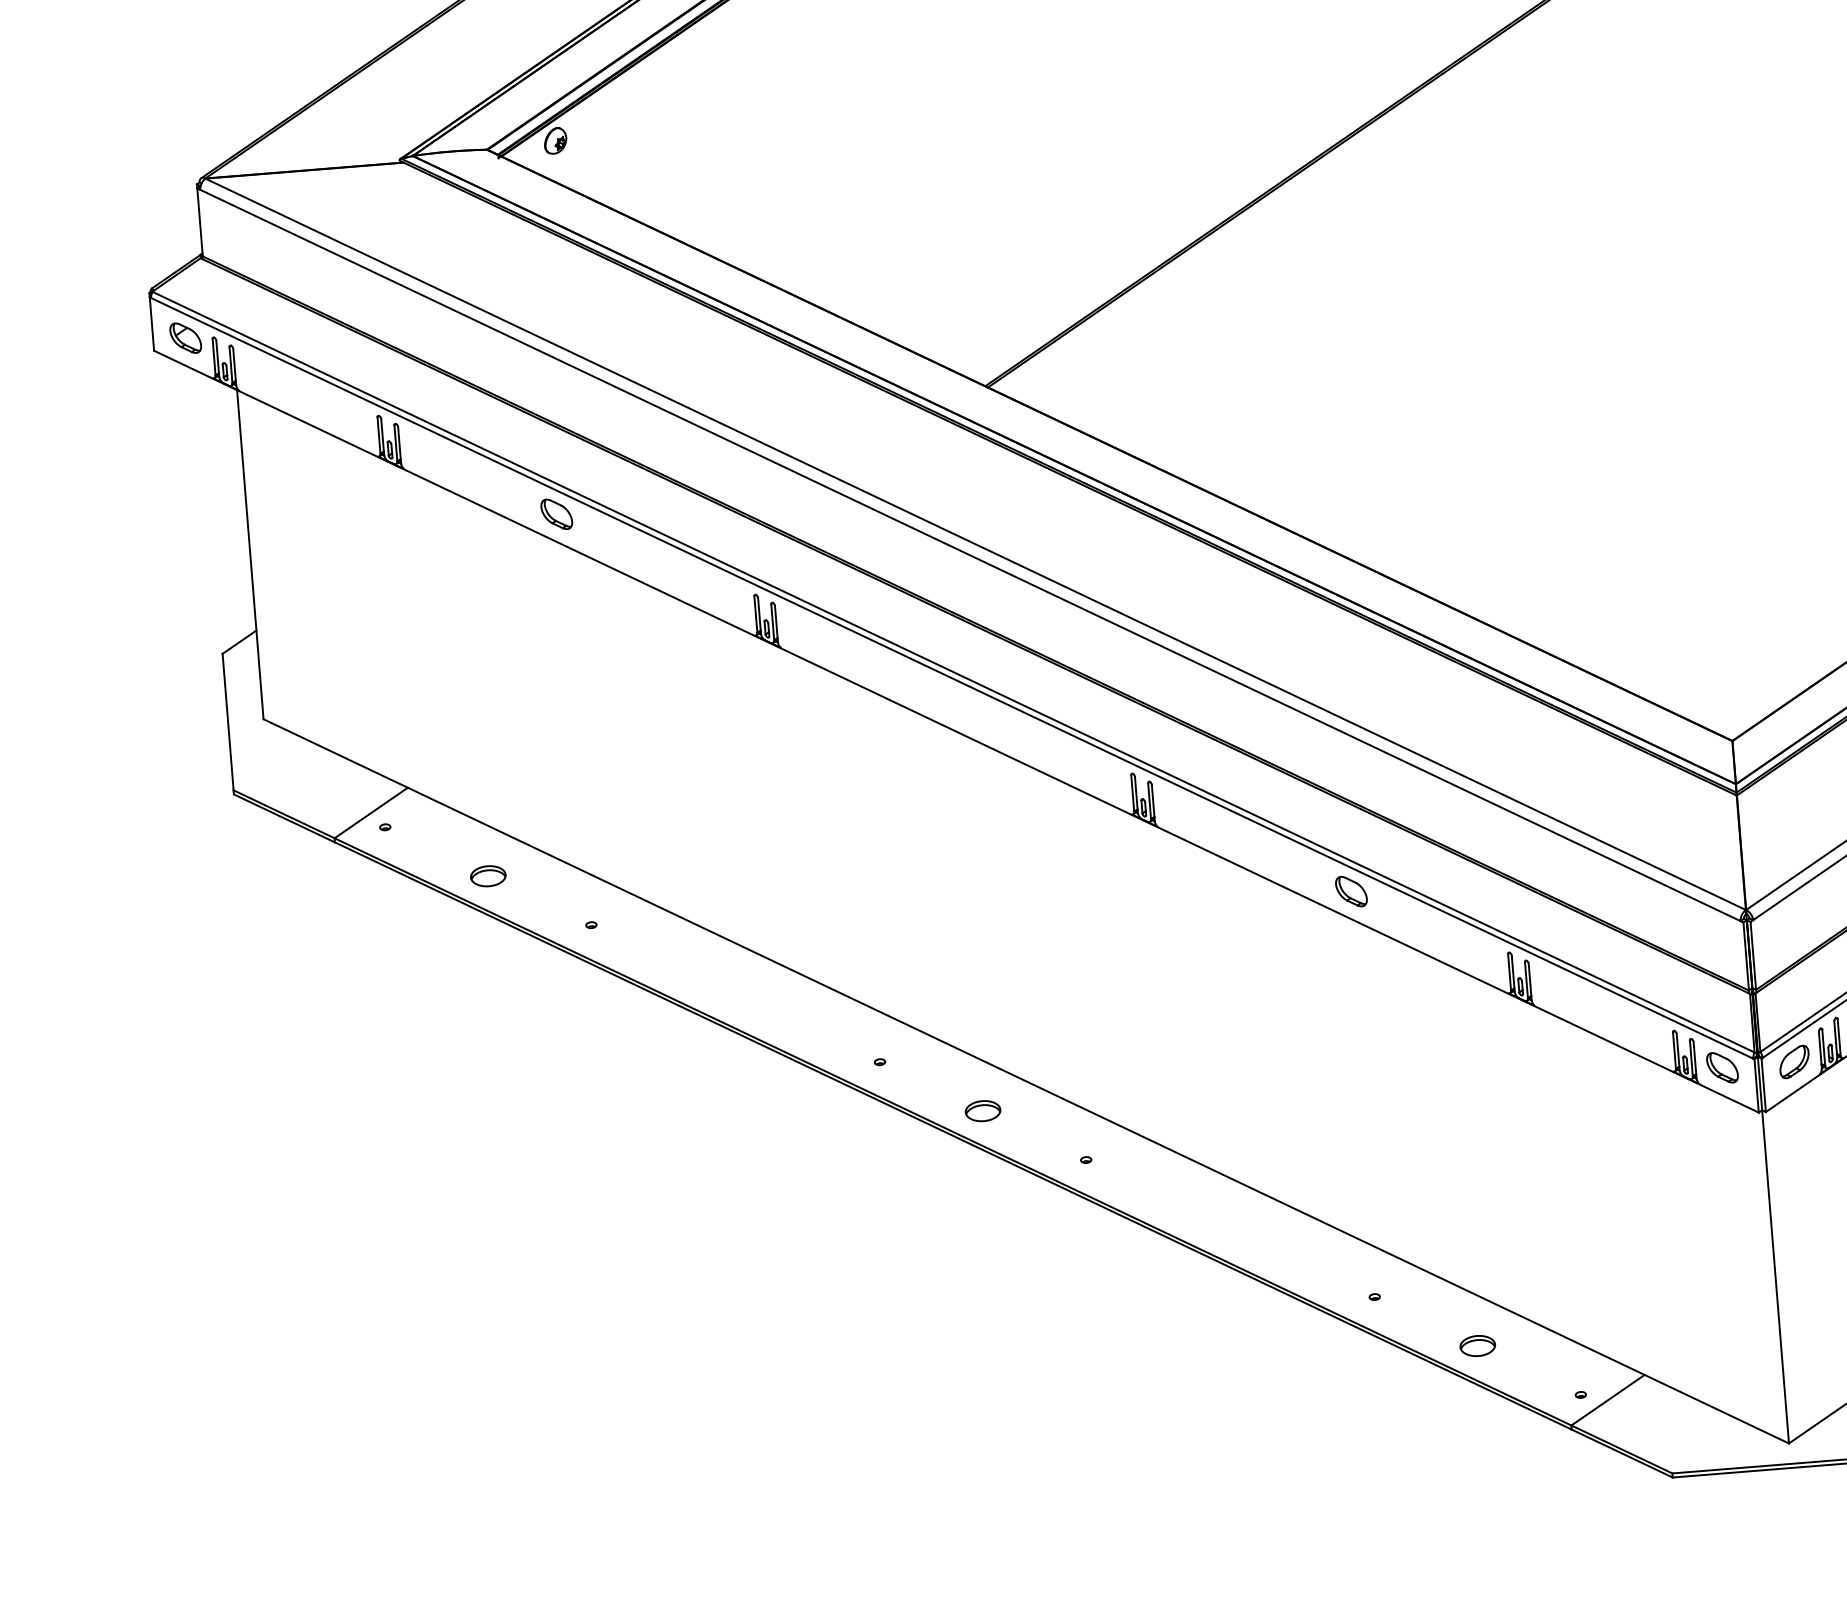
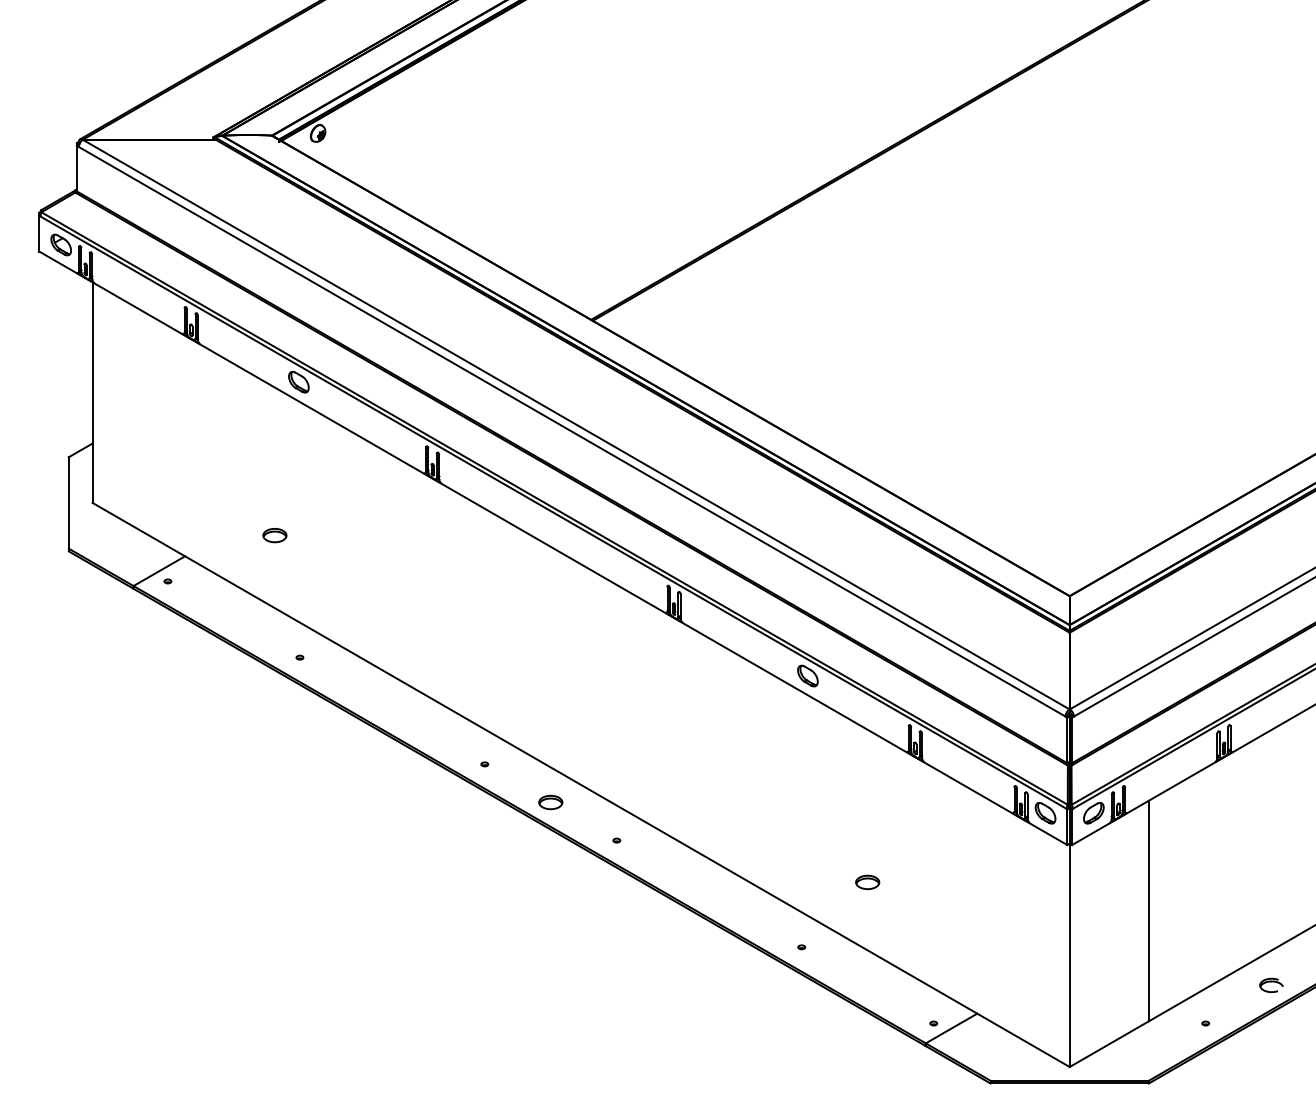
part: (487, 876) -> (274, 535), moved
part: (1477, 1346) -> (867, 882), moved

